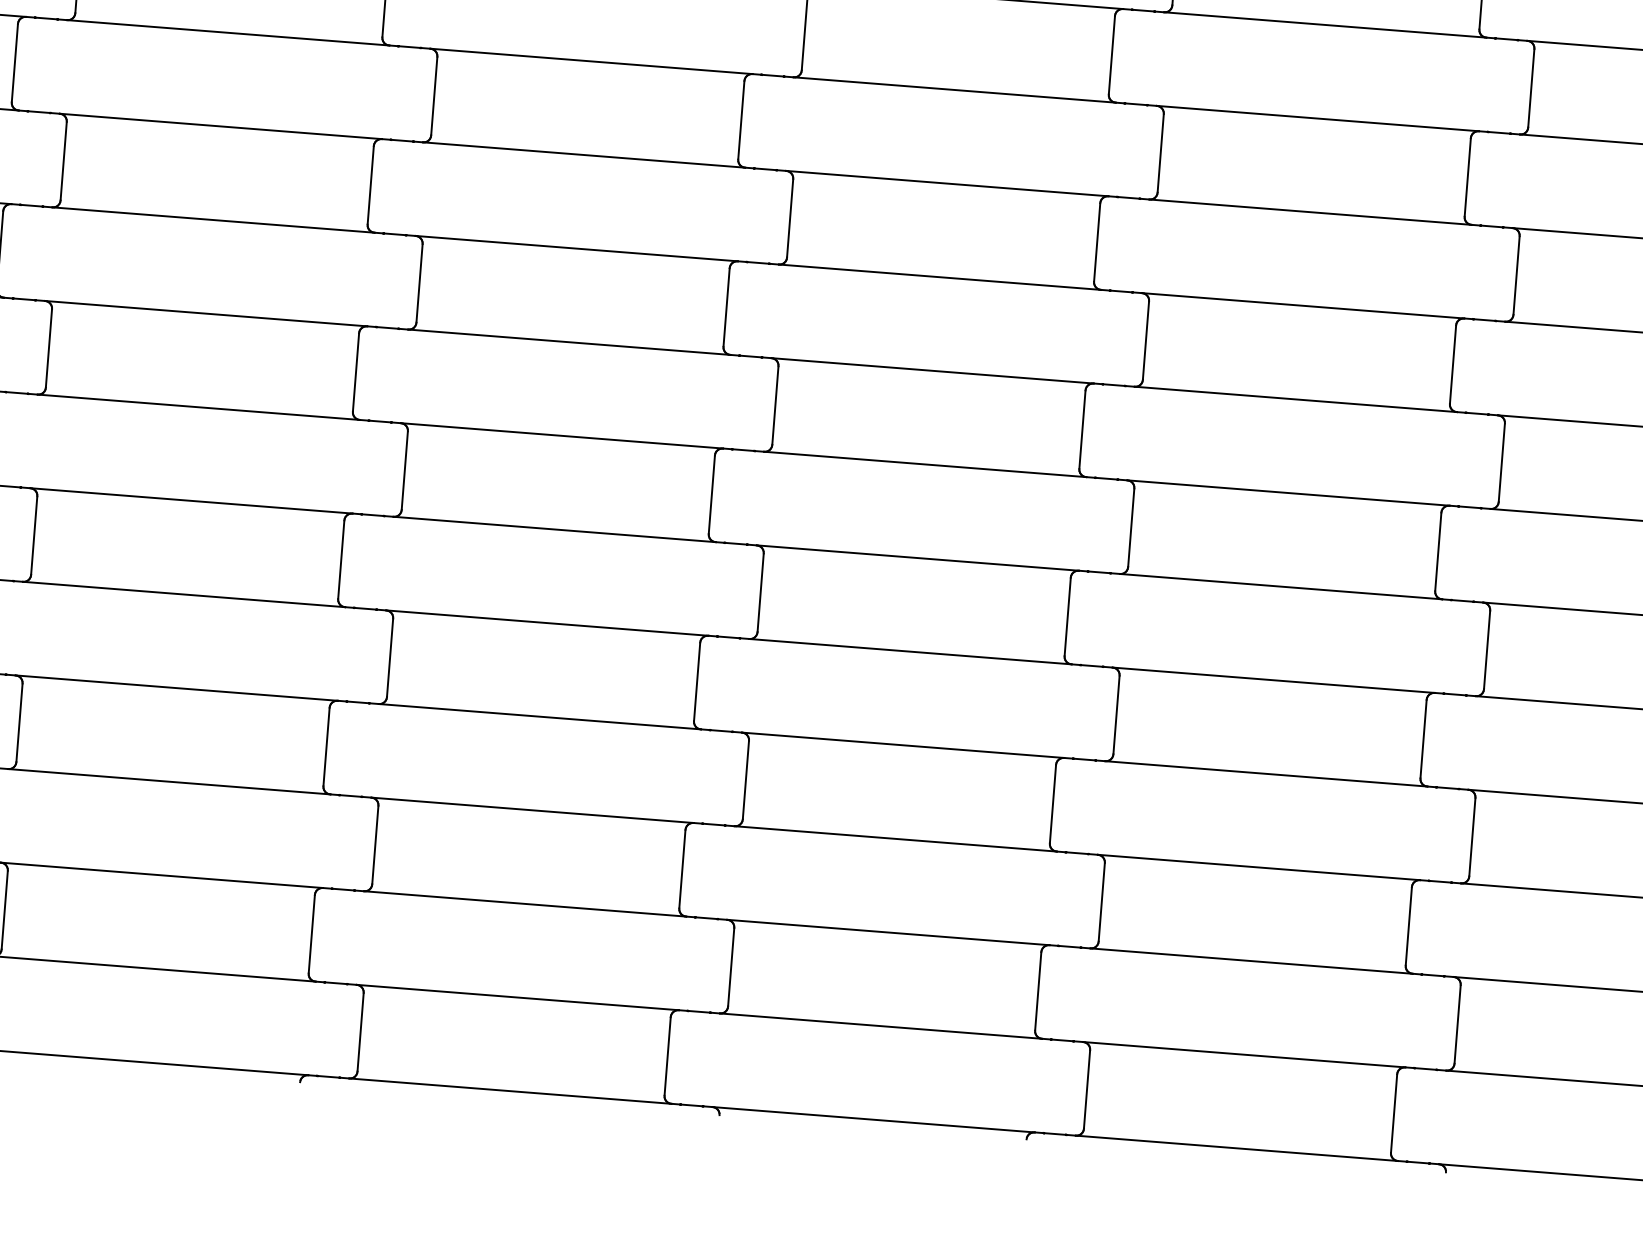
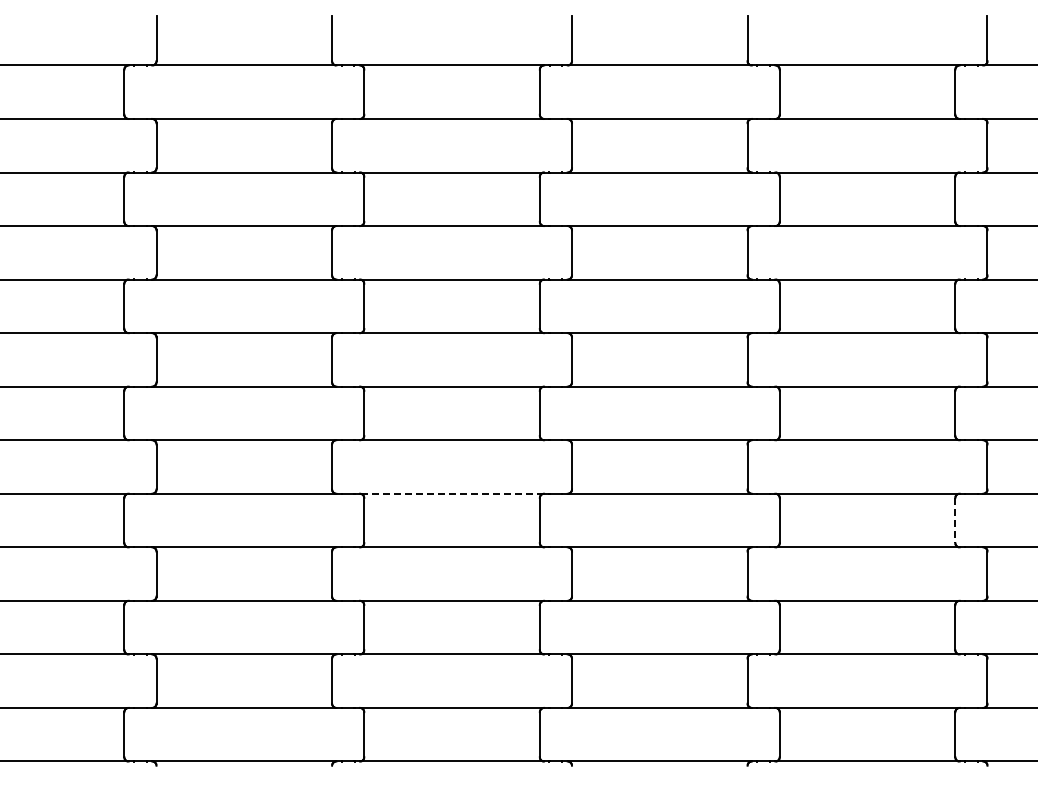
line: (546, 622) -> (451, 493), solid -> dashed
line: (1423, 740) -> (955, 521), solid -> dashed

